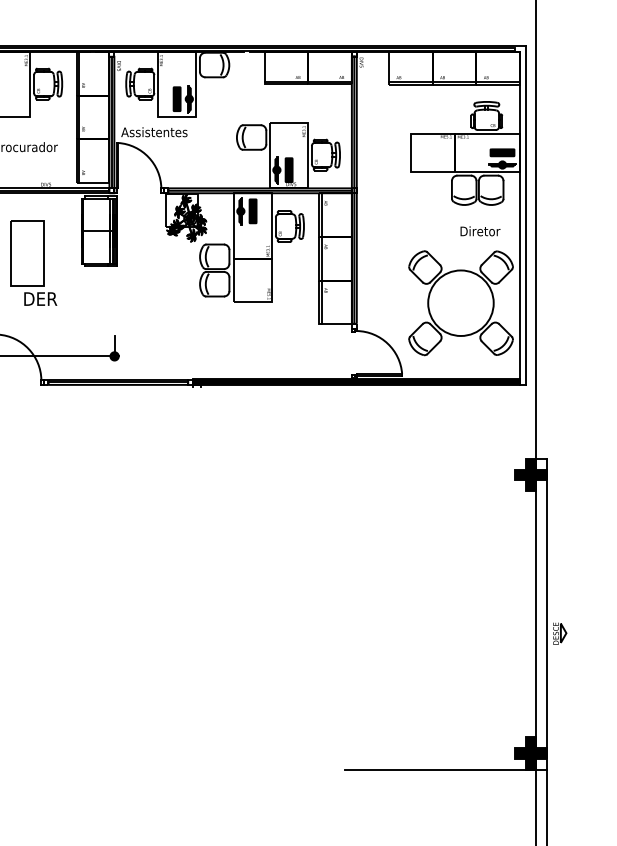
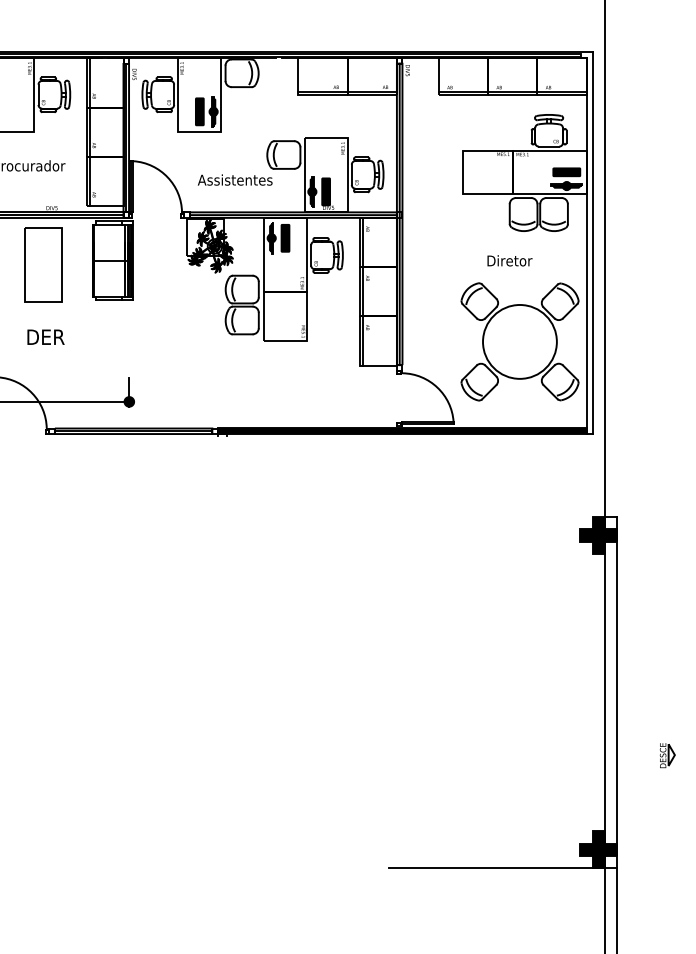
text: (153, 131) -> (234, 179), moved
text: (480, 231) -> (509, 260), moved
part: (26, 253) -> (43, 264), moved
part: (559, 633) -> (667, 755), moved

